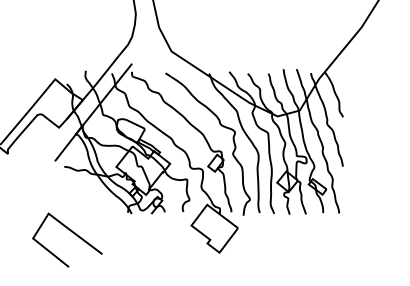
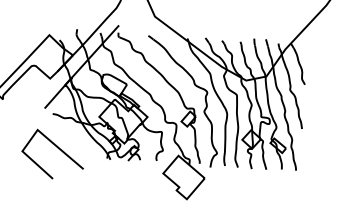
line: (71, 232) -> (57, 148), moved

